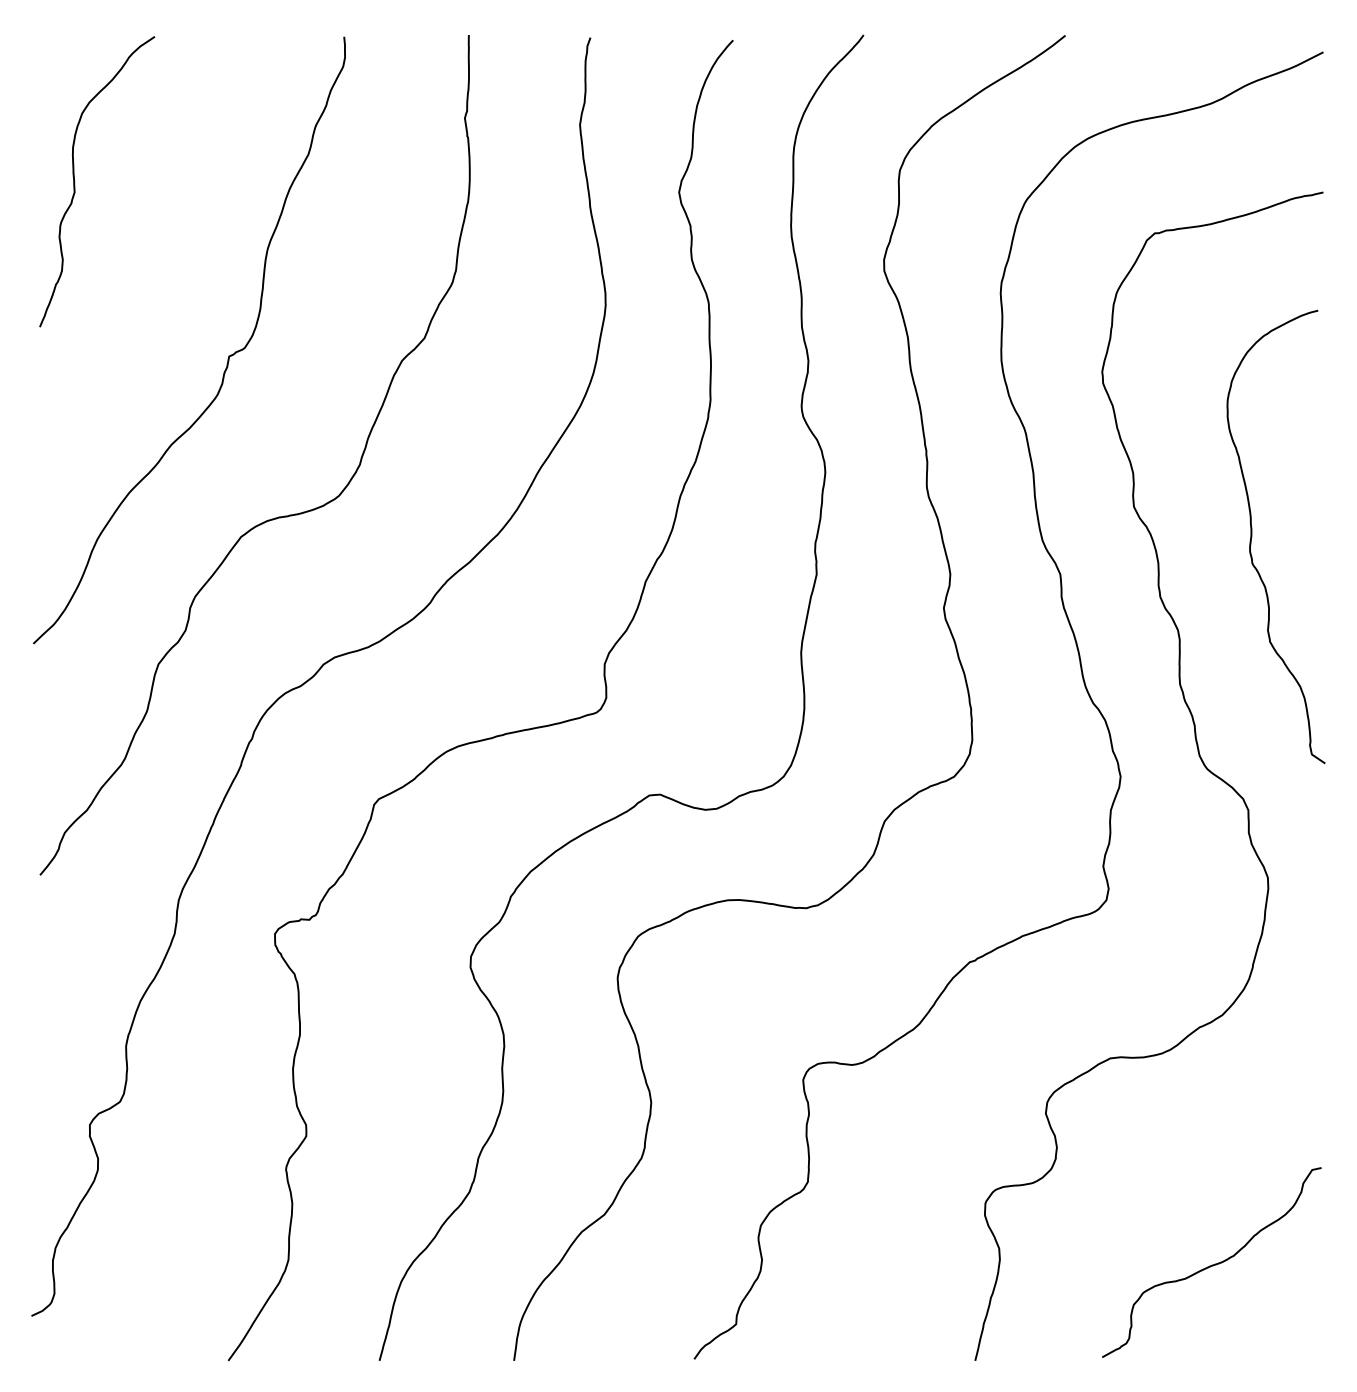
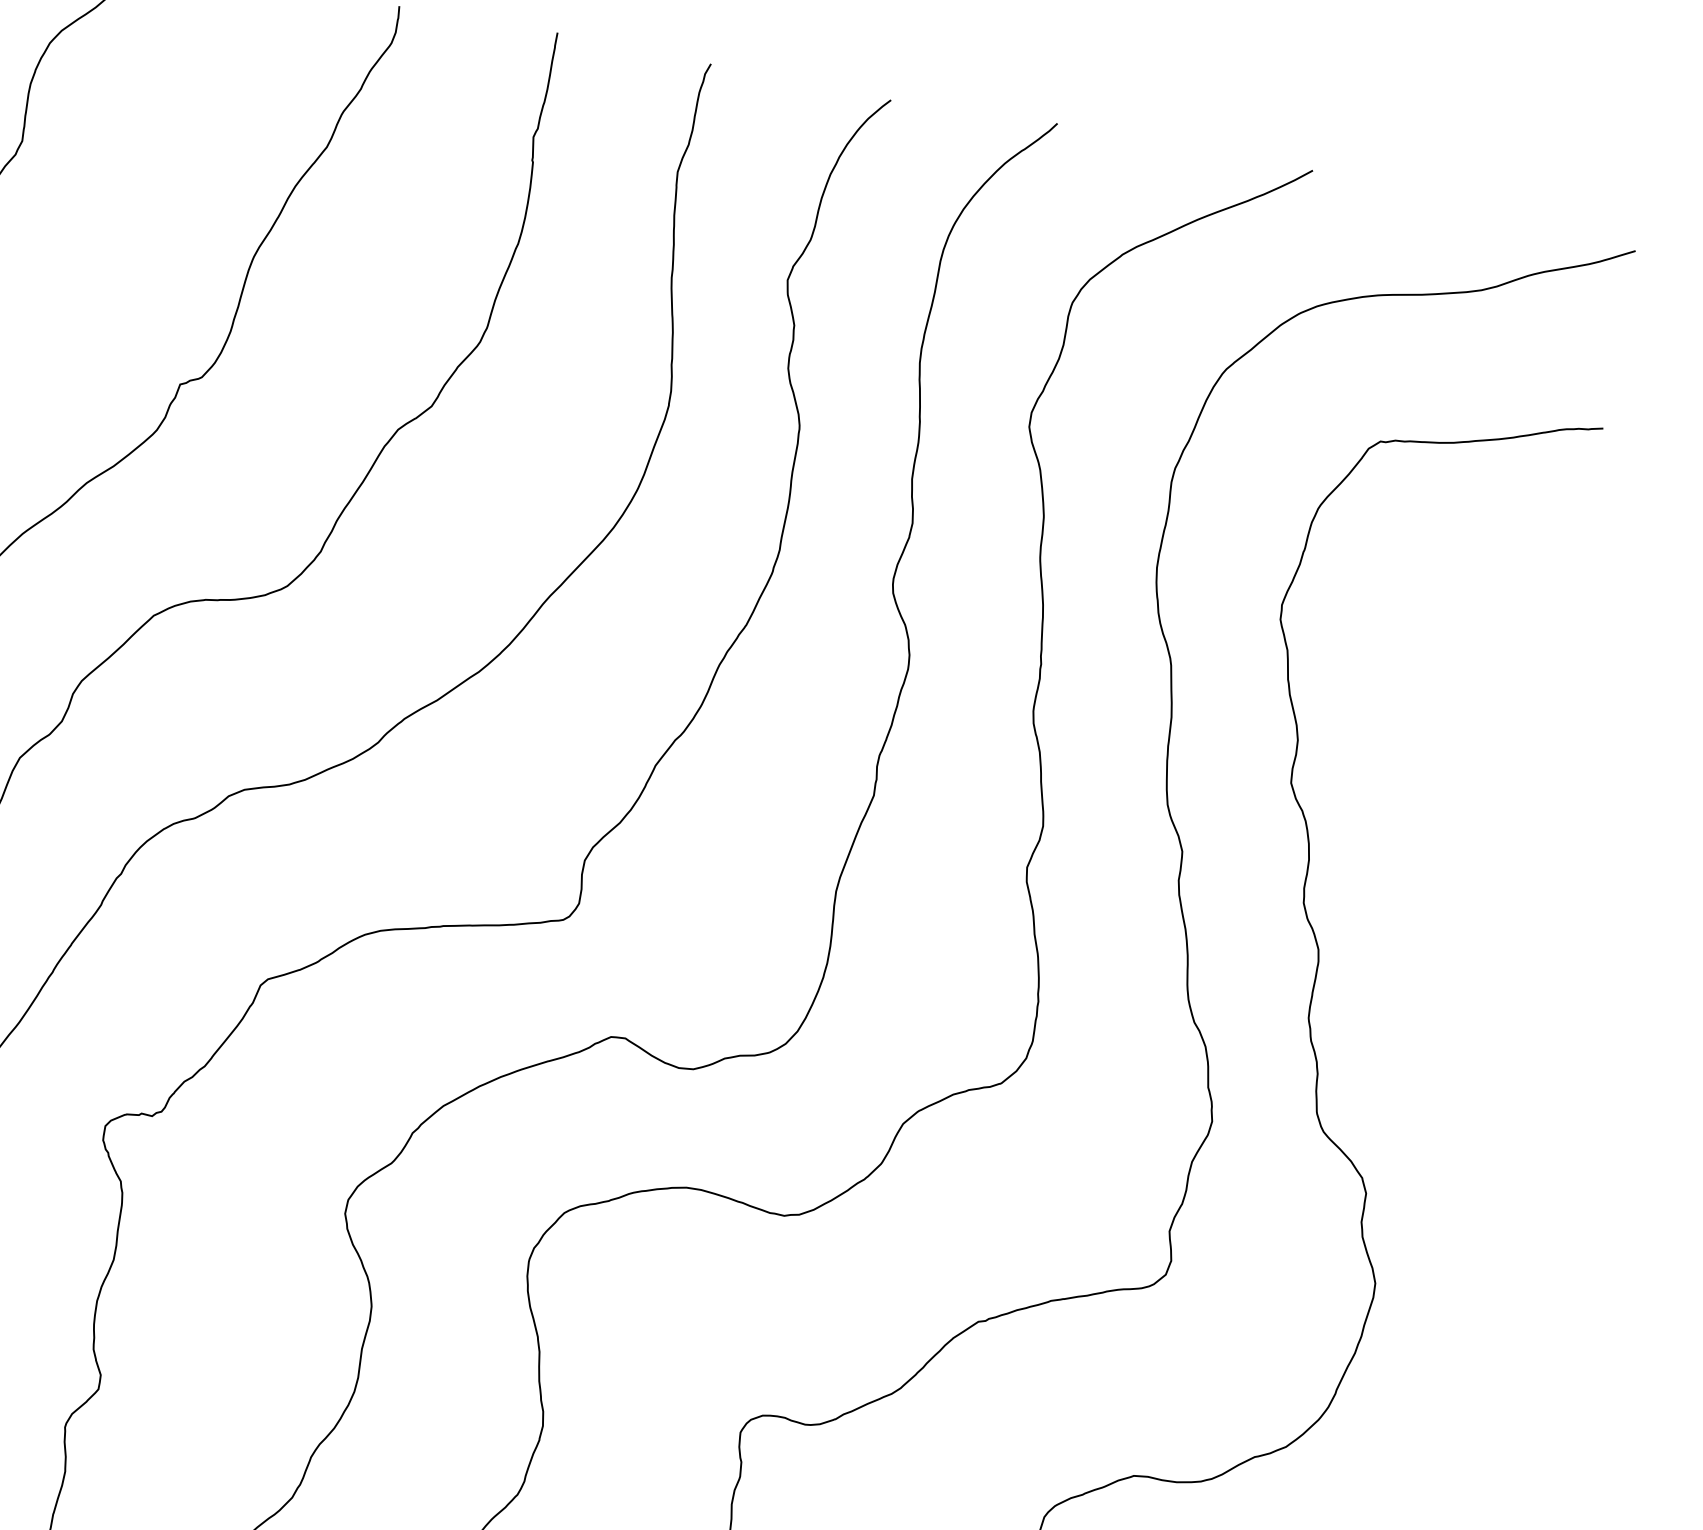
curve: (1252, 536) -> (1434, 847), removed

